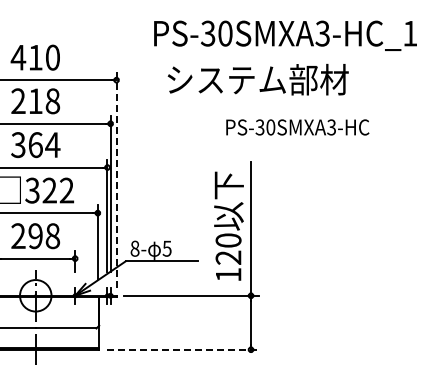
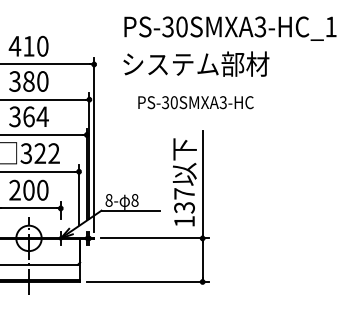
text: (257, 79) -> (195, 63), moved
text: (35, 101) -> (28, 81), 218 -> 380
text: (297, 127) -> (195, 102), moved
line: (116, 180) -> (94, 145), dashed -> solid
text: (44, 236) -> (36, 190), 298 -> 200
text: (166, 248) -> (134, 200), 5 -> 8
text: (228, 249) -> (184, 201), 120 -> 137
line: (183, 349) -> (148, 281), dashed -> solid

